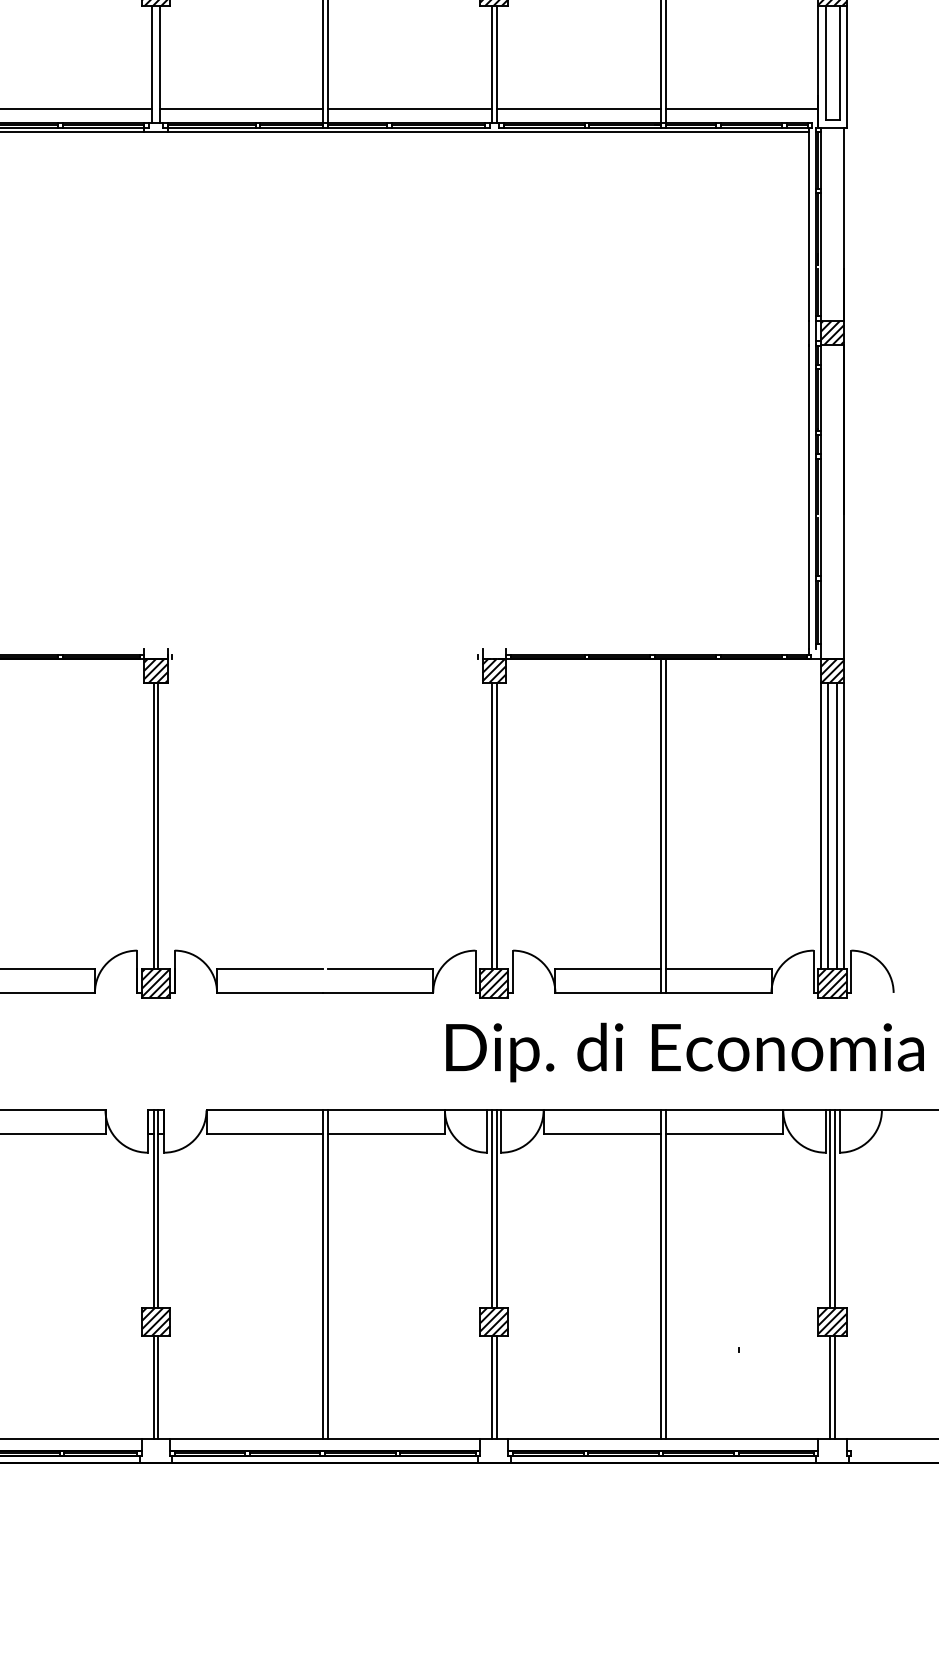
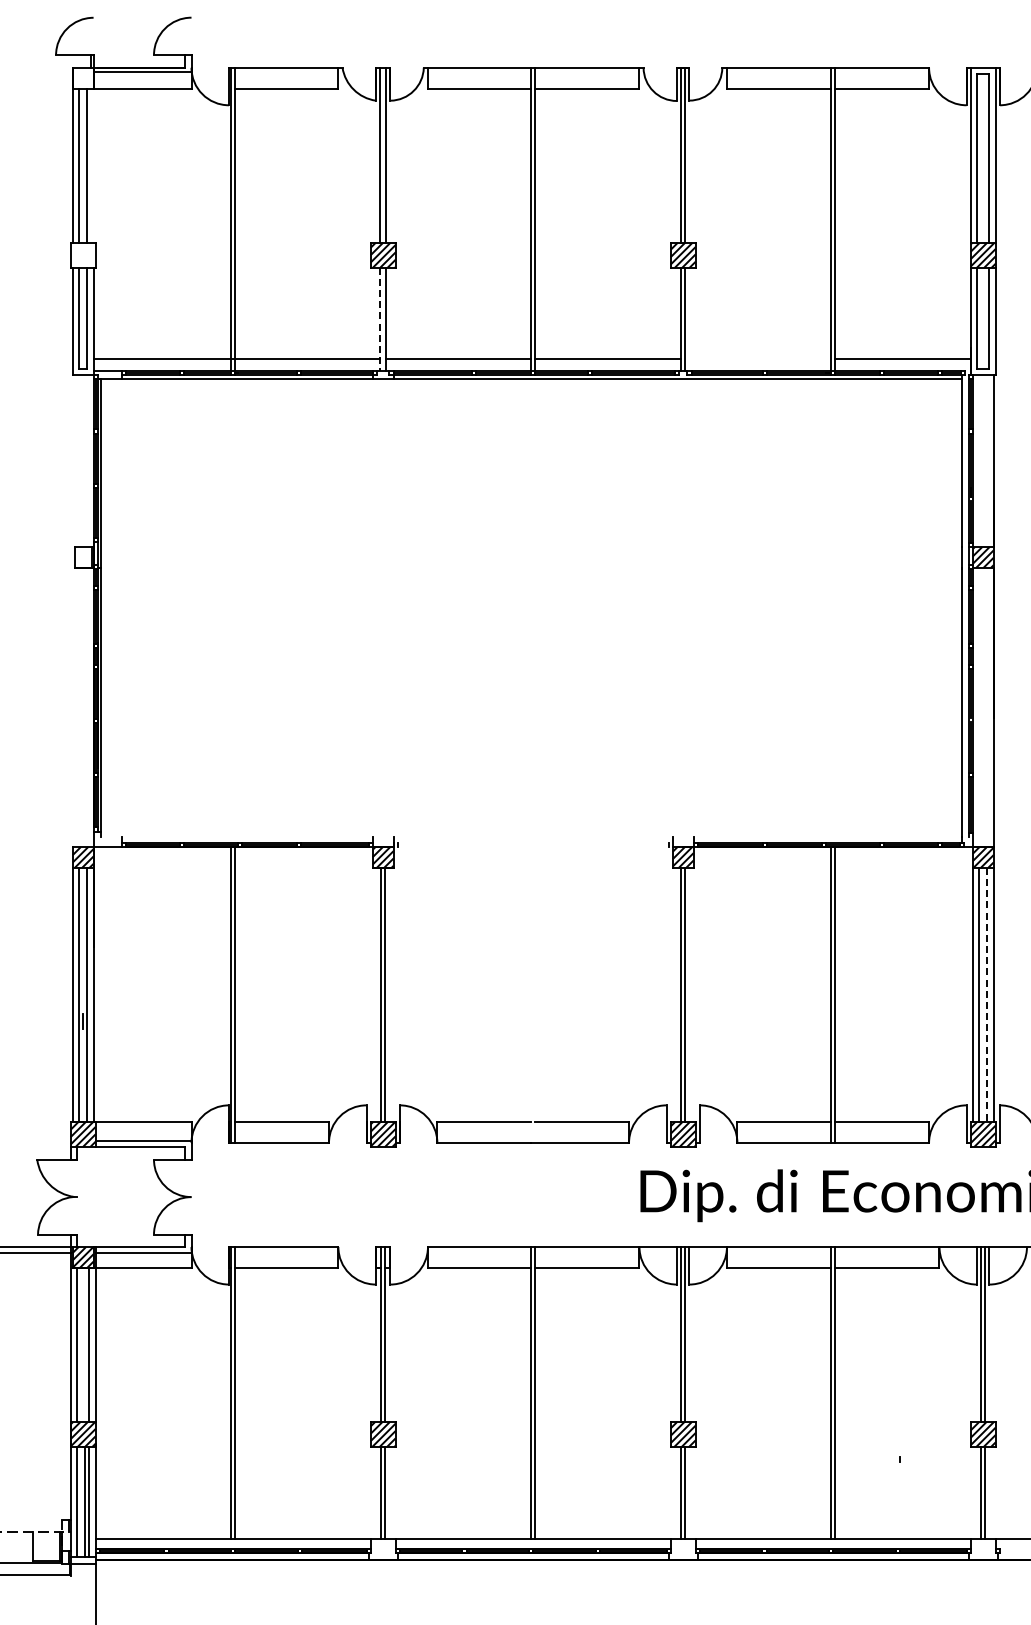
line: (152, 64) -> (380, 319), solid -> dashed
line: (579, 108) -> (758, 358), removed
line: (837, 826) -> (987, 995), solid -> dashed

